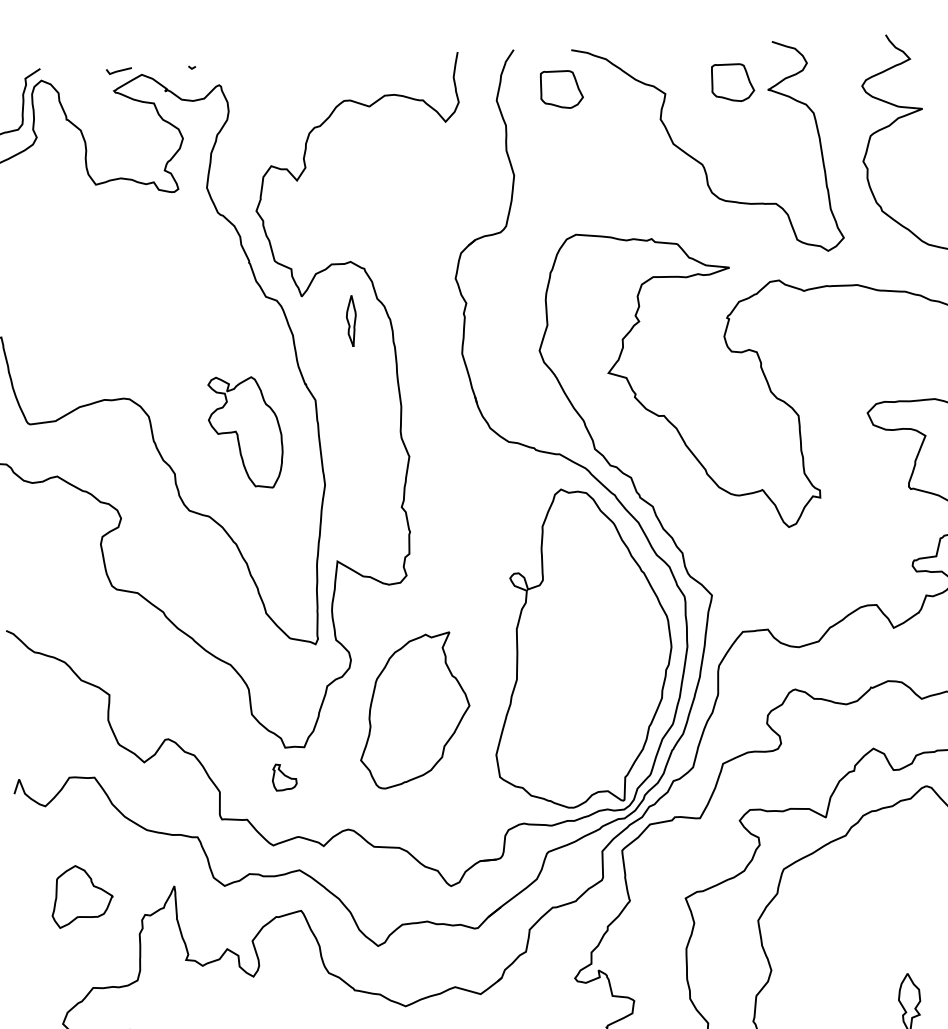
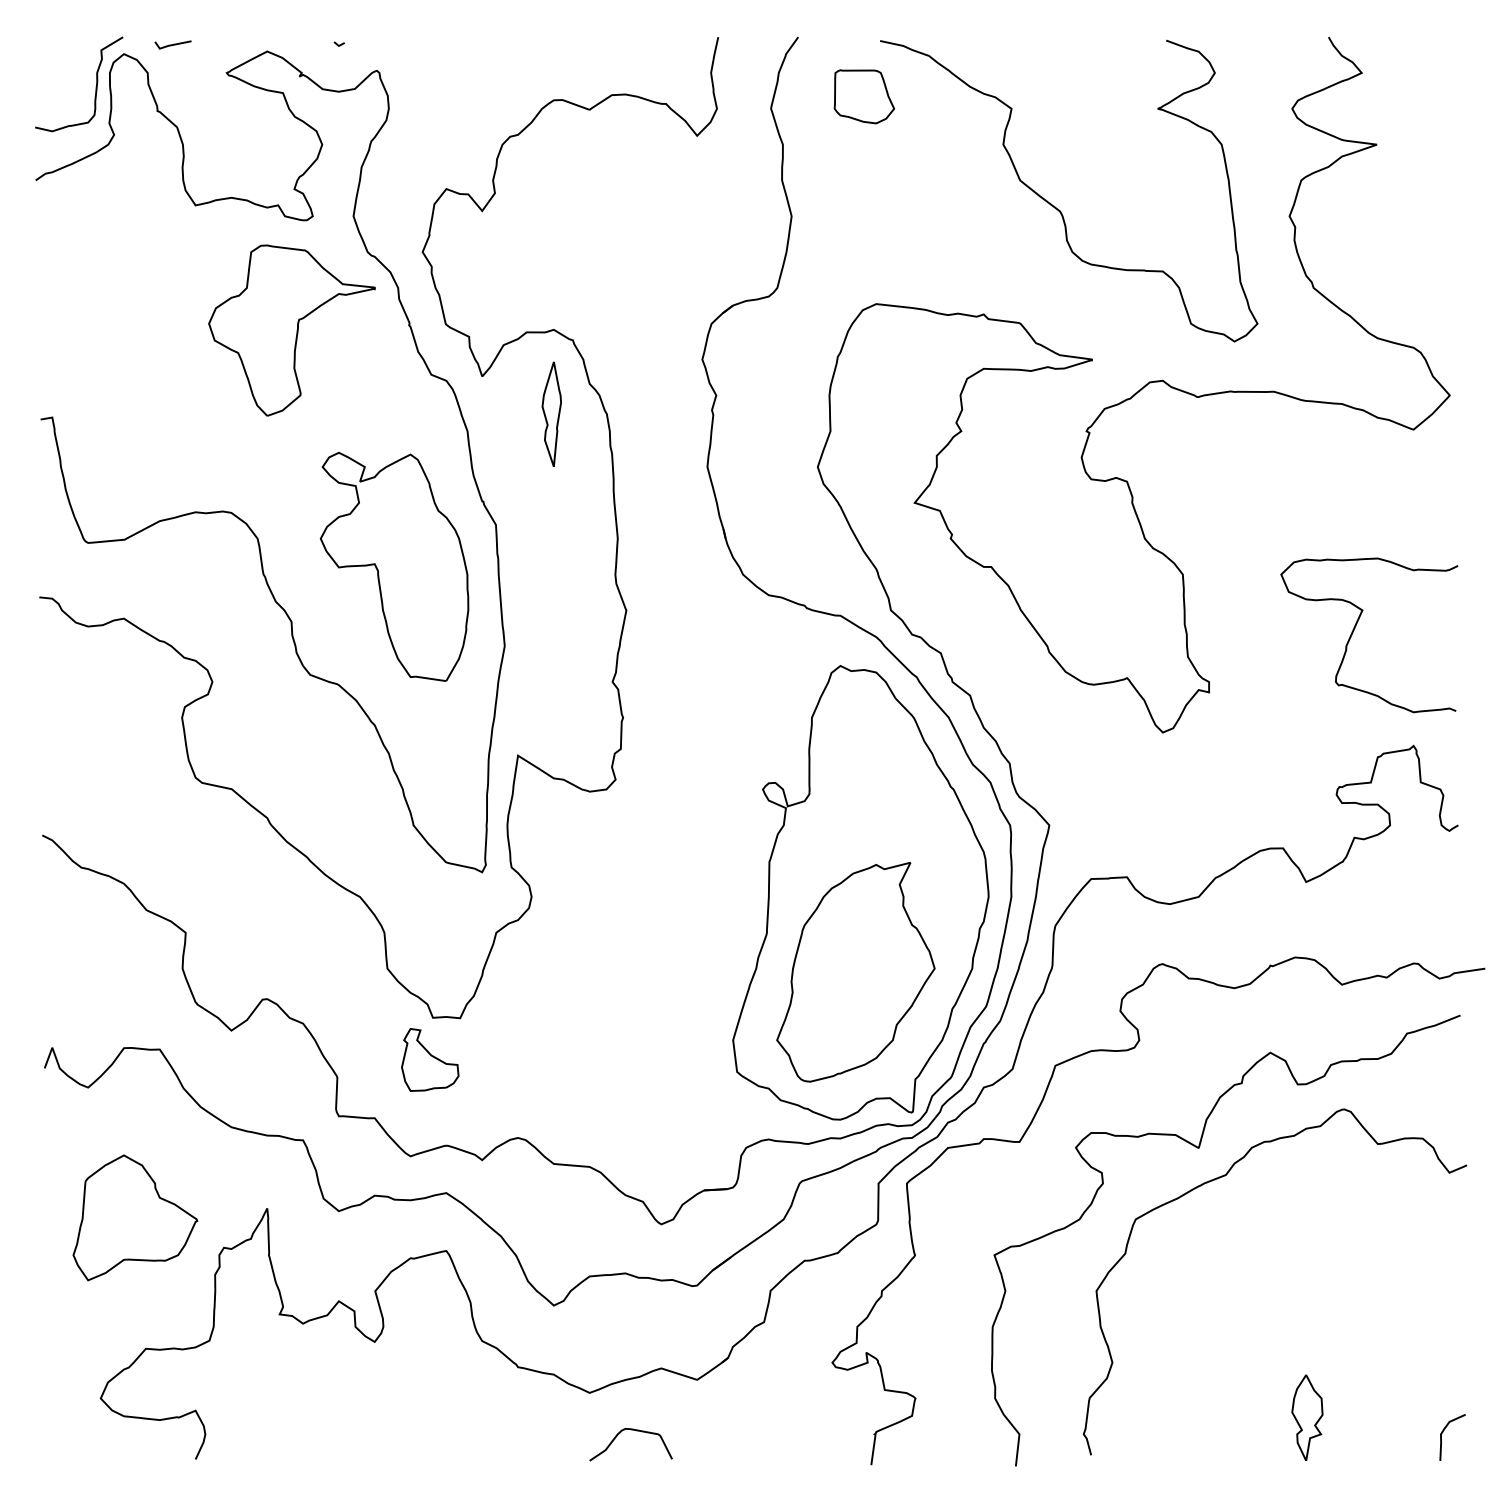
line: (118, 70) -> (172, 44), moved
part: (733, 82) -> (1108, 96), removed
part: (166, 269) -> (291, 330), added
part: (351, 320) -> (551, 413), size x1.43
part: (245, 432) -> (394, 566), size x1.43
part: (414, 710) -> (855, 972), moved
part: (284, 777) -> (430, 1059), size x1.67
part: (82, 896) -> (135, 1217), size x1.43

